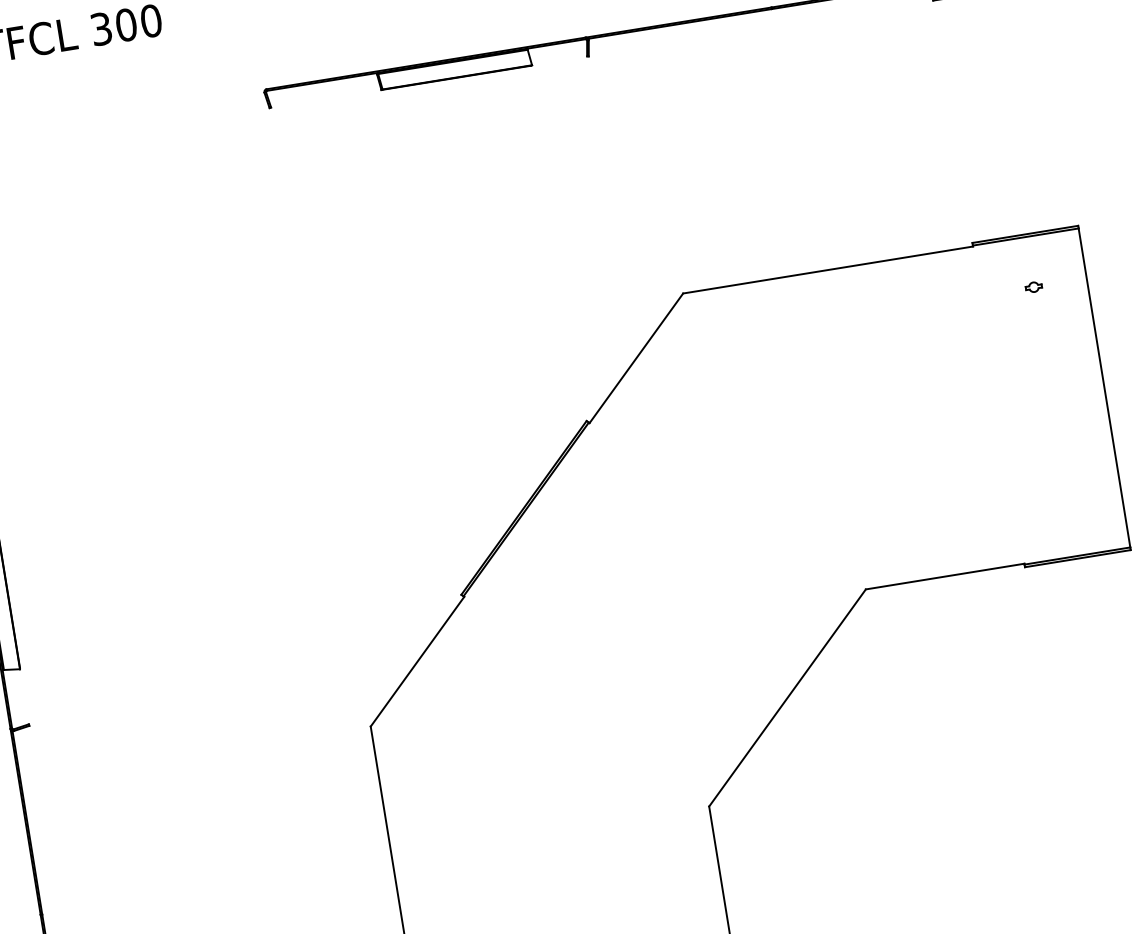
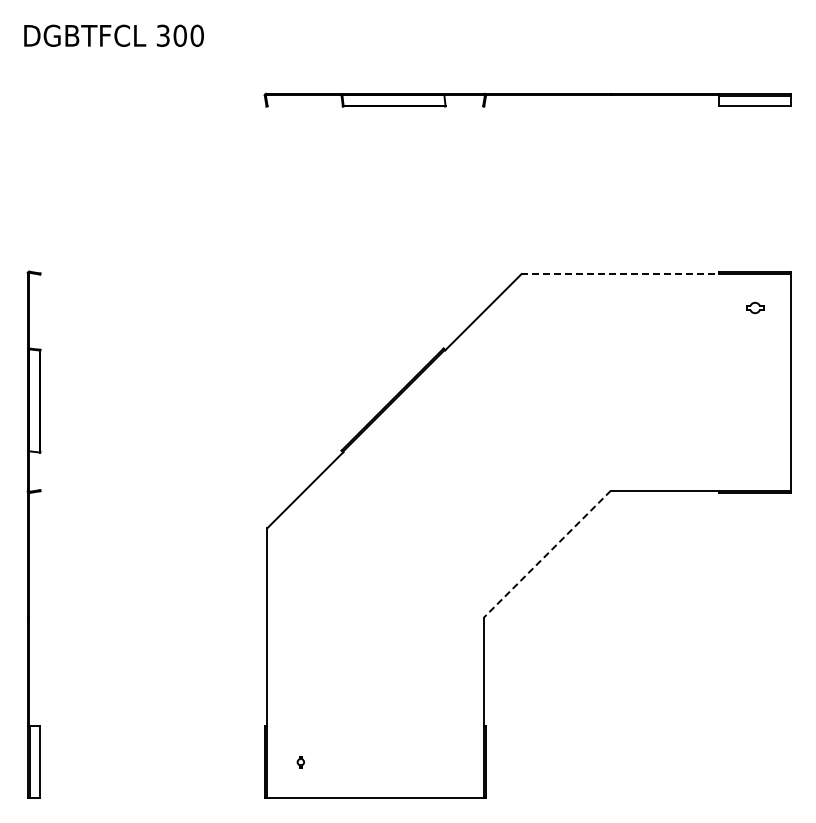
line: (828, 270) -> (620, 274), solid -> dashed
part: (1034, 286) -> (755, 307), size x1.6
line: (786, 698) -> (546, 554), solid -> dashed

